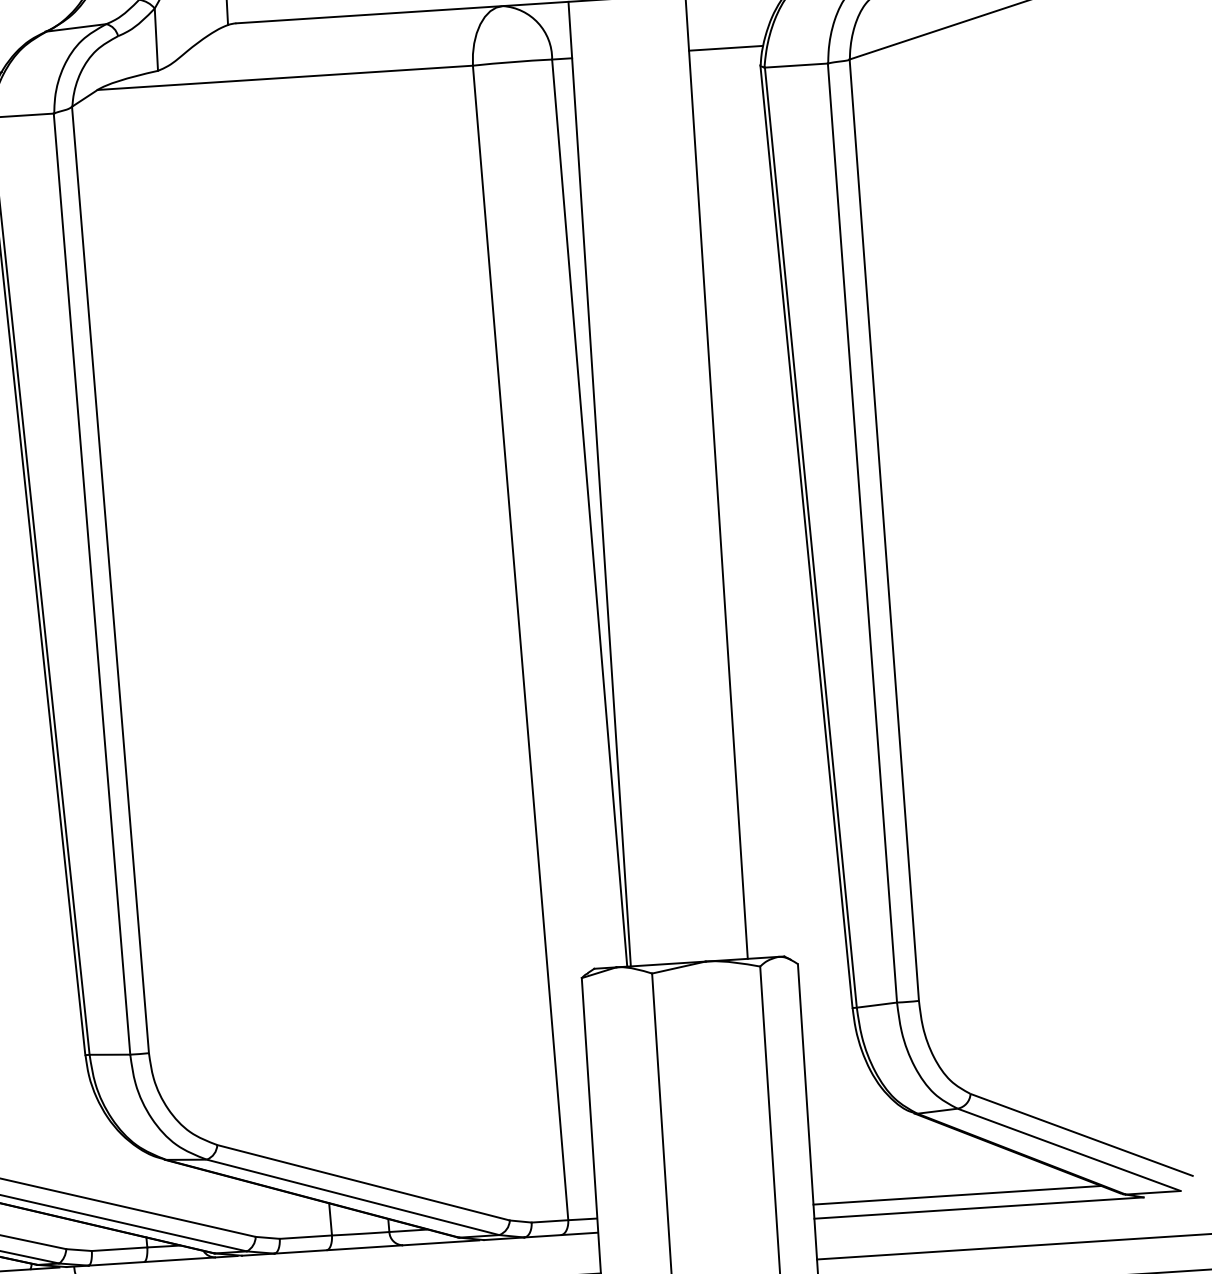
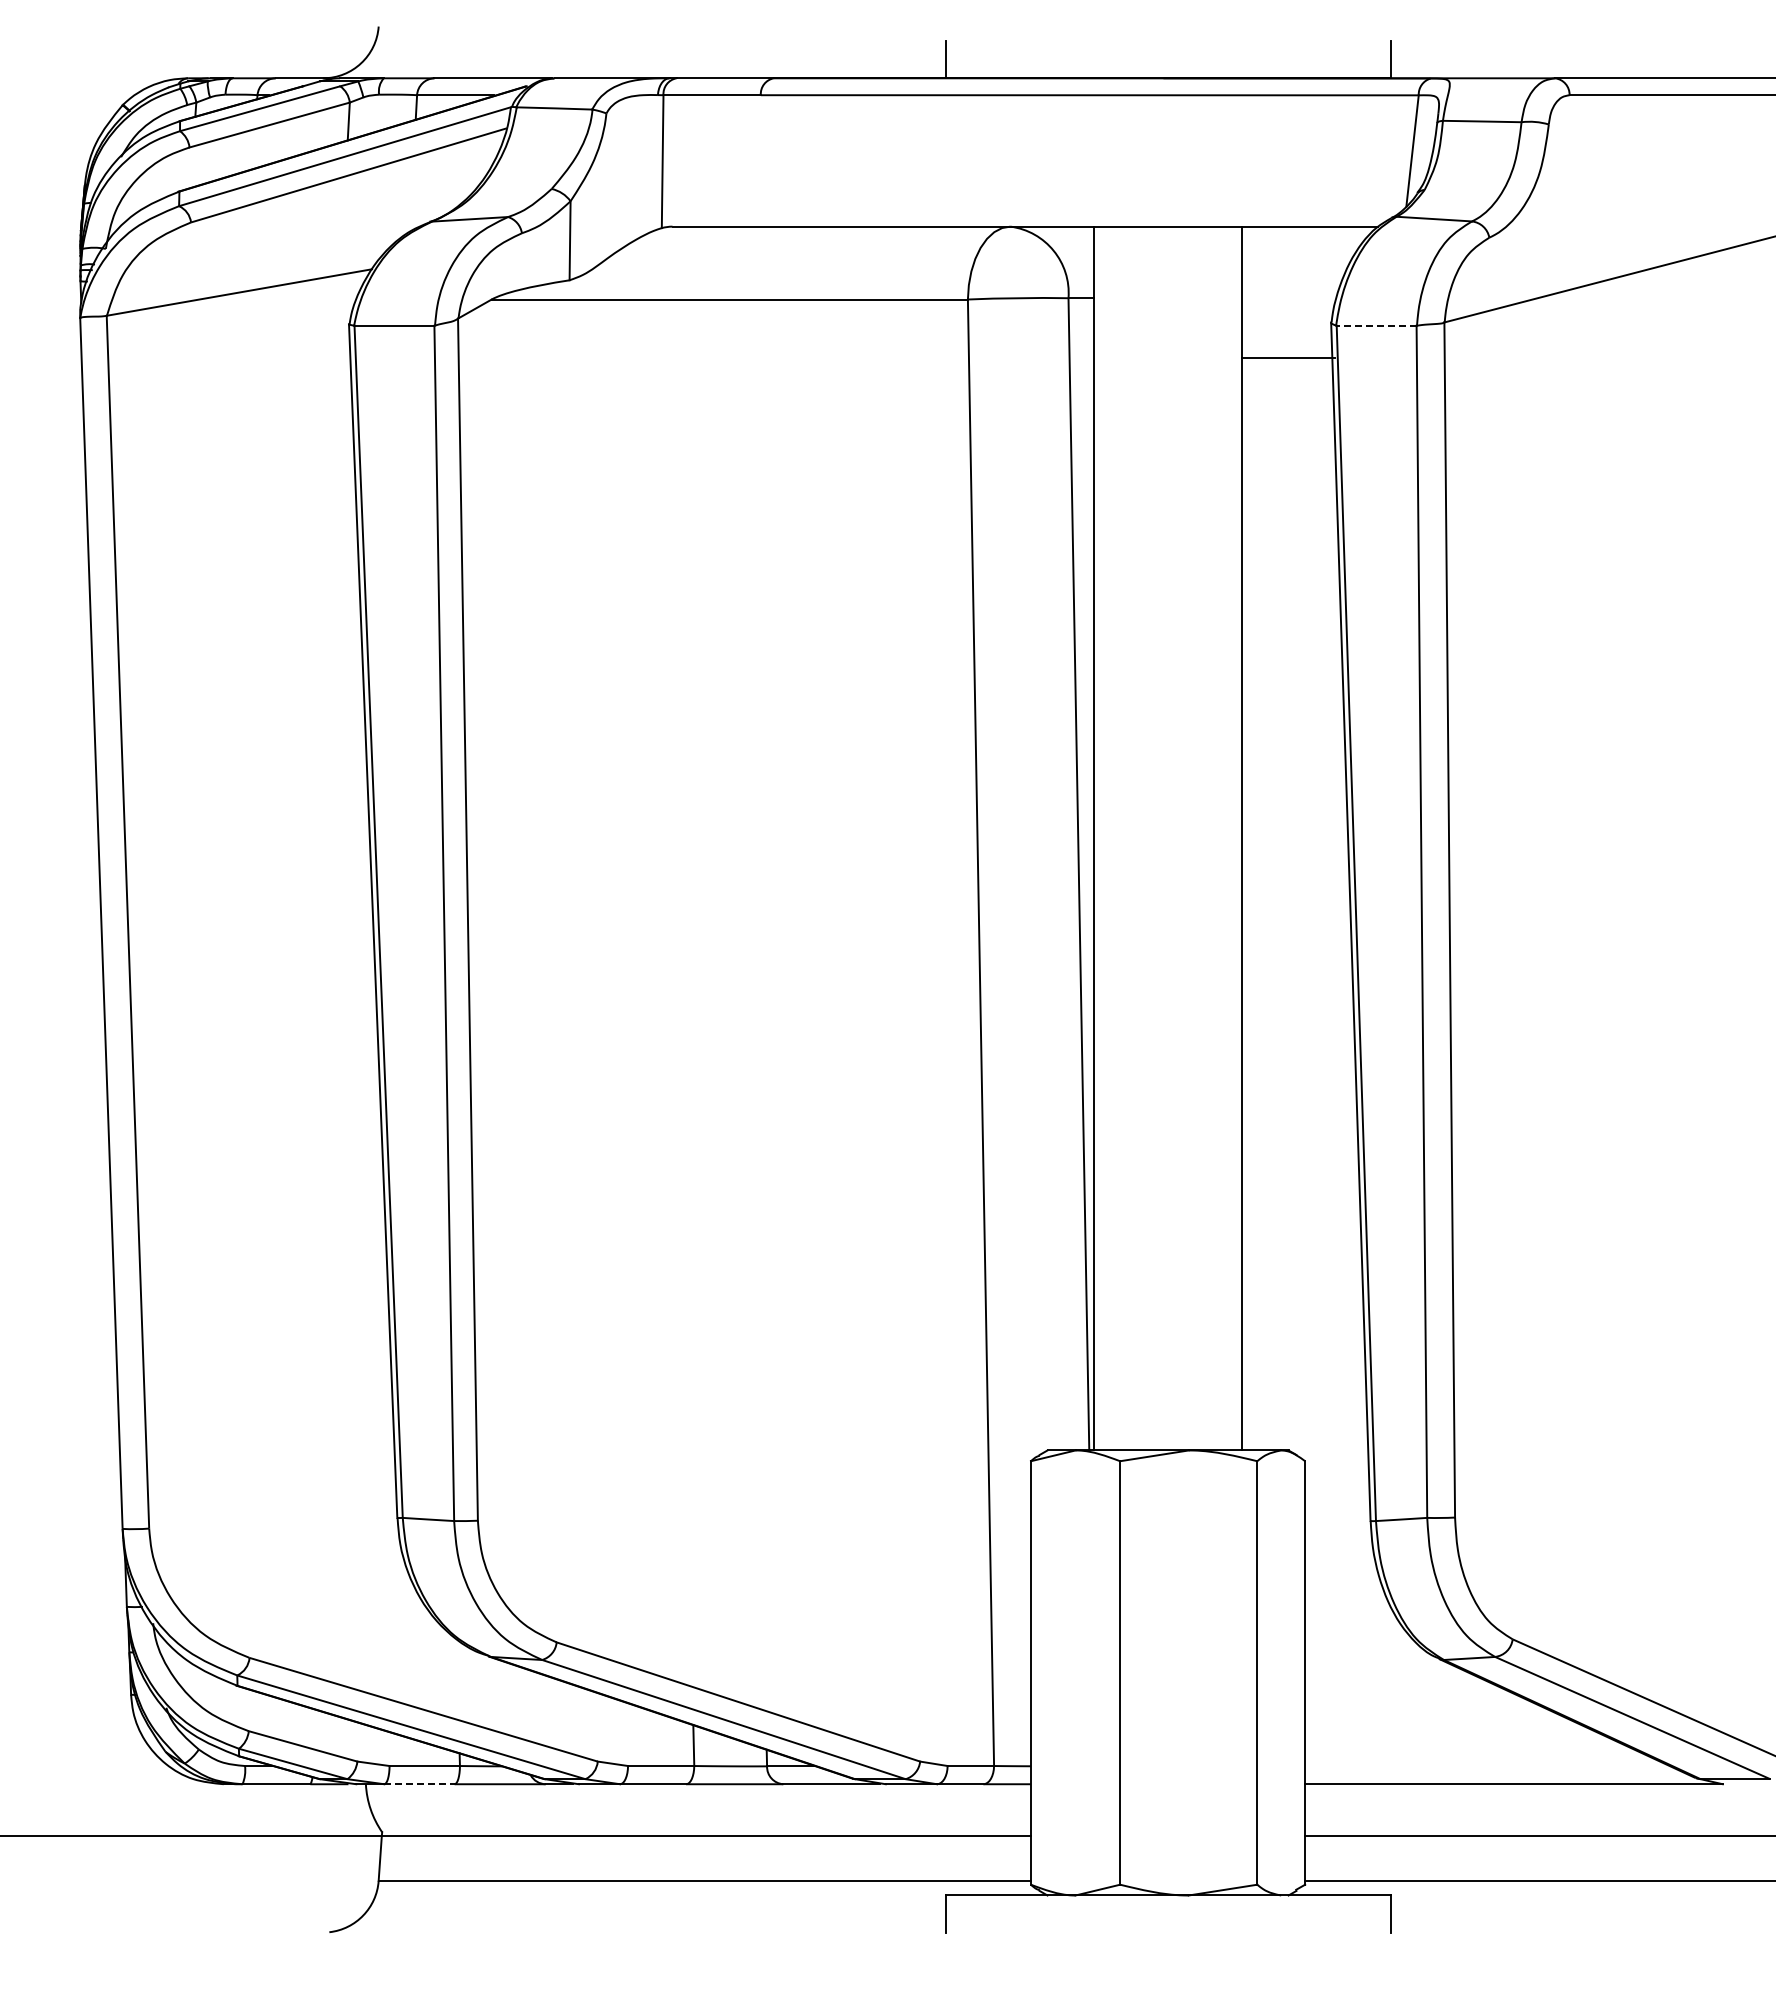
line: (725, 48) -> (1288, 358), moved
line: (796, 65) -> (1376, 325), solid -> dashed
line: (956, 1195) -> (1486, 1766), removed
line: (116, 1264) -> (419, 1784), solid -> dashed

